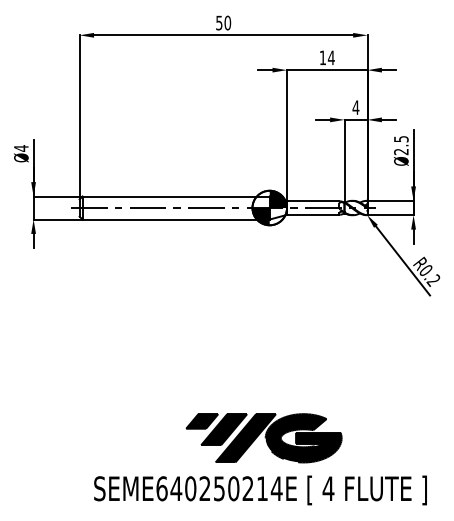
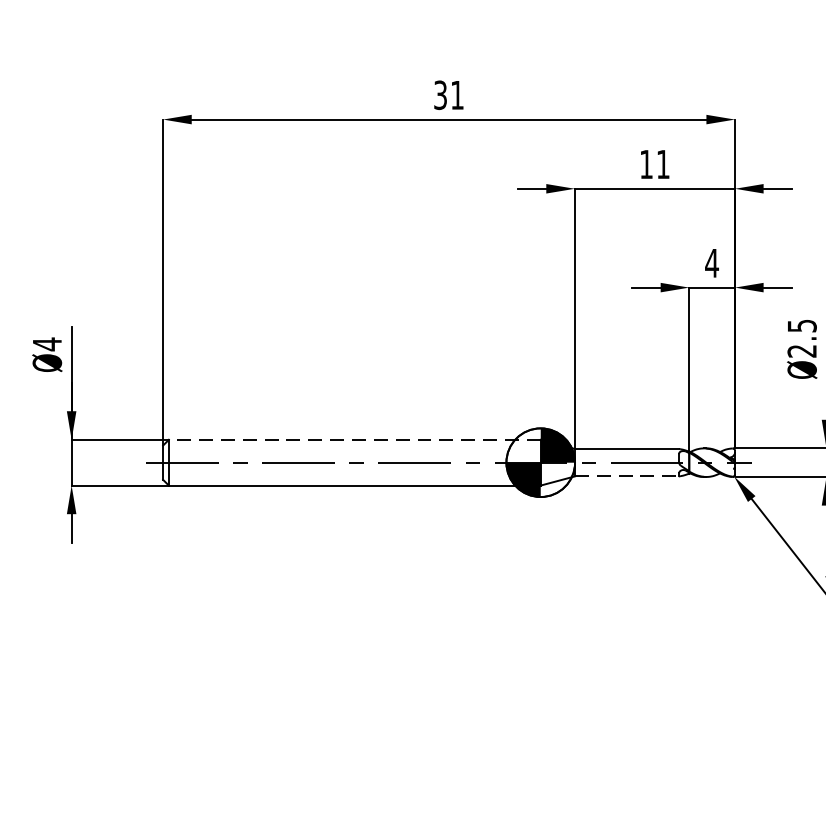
text: (223, 22) -> (448, 94), 50 -> 31
text: (330, 57) -> (661, 163), 14 -> 11
line: (176, 196) -> (355, 439), solid -> dashed
line: (313, 214) -> (627, 475), solid -> dashed

